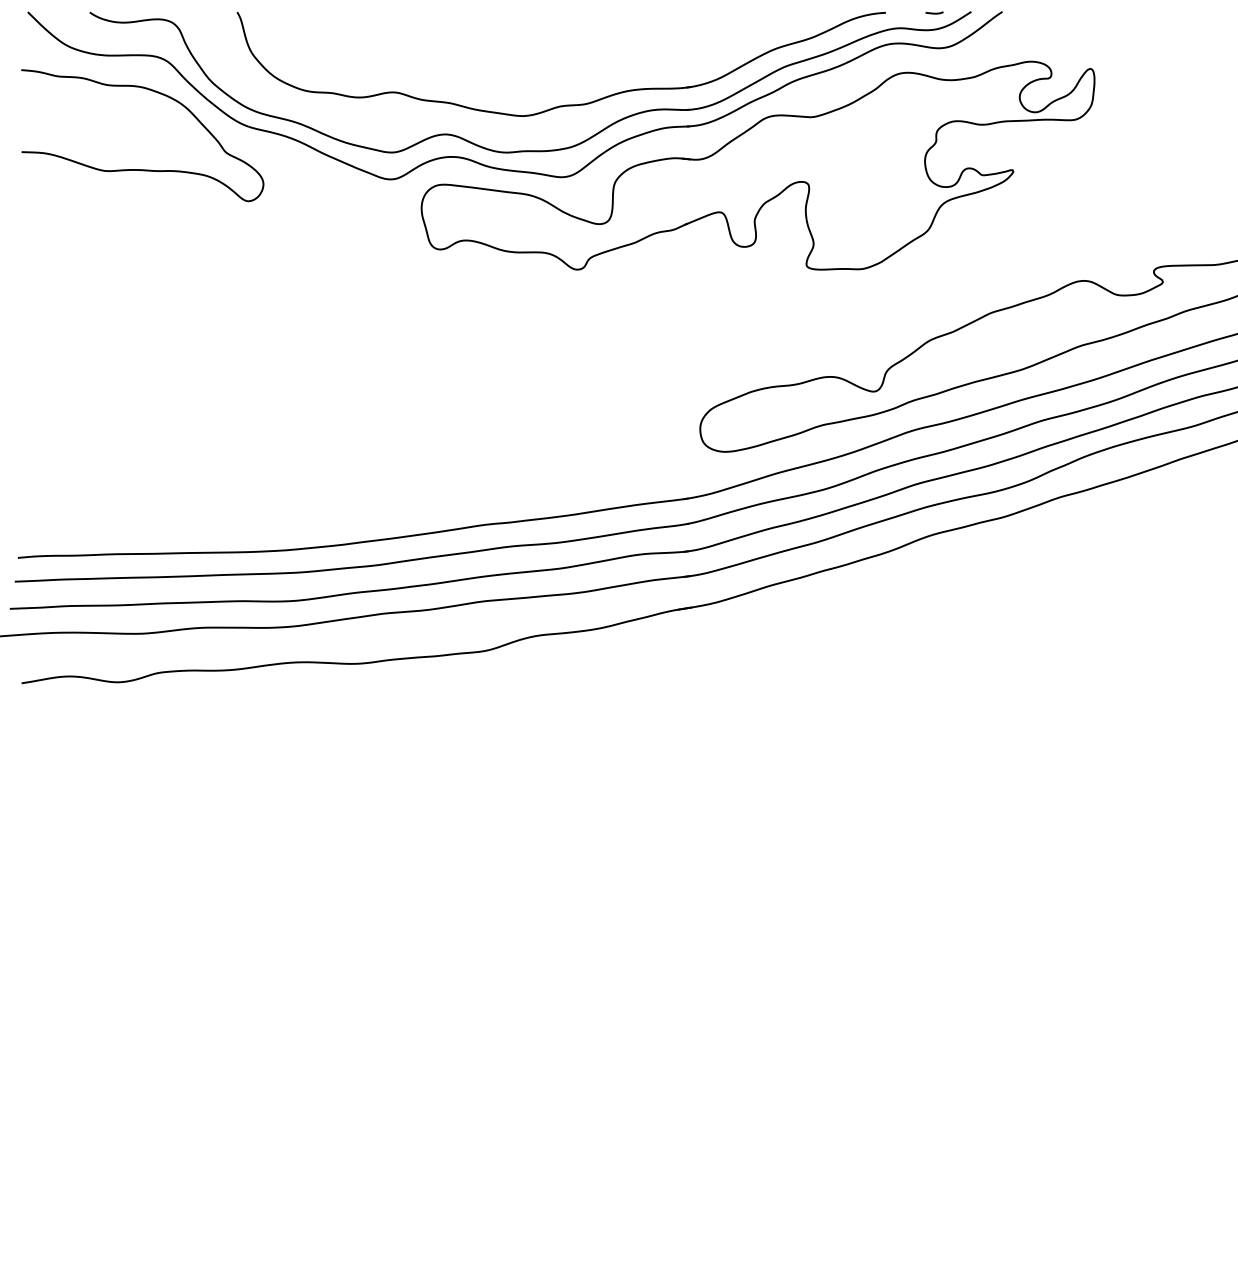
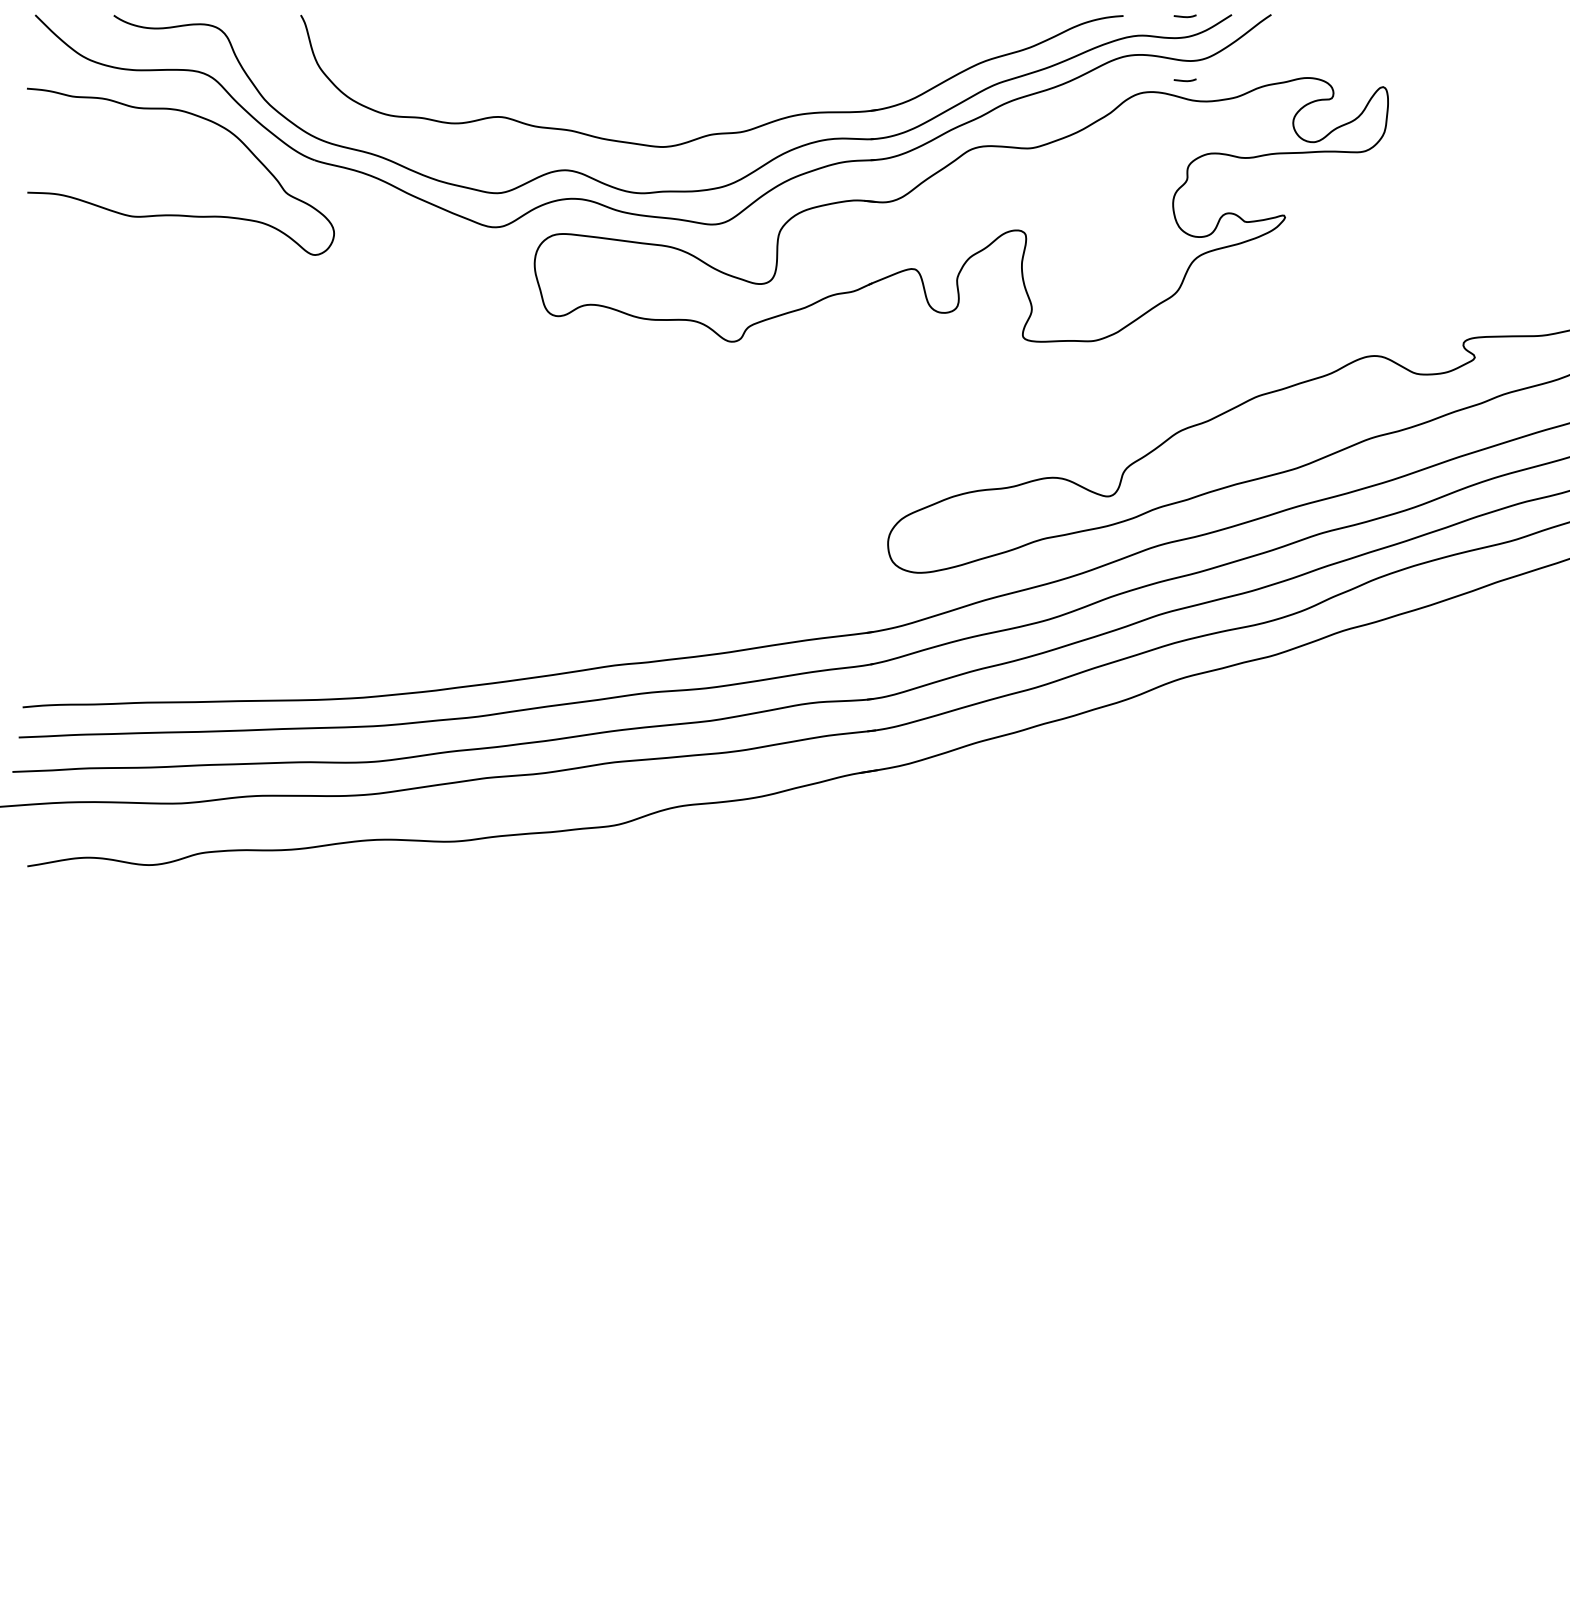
curve: (934, 63) -> (1184, 80), added

